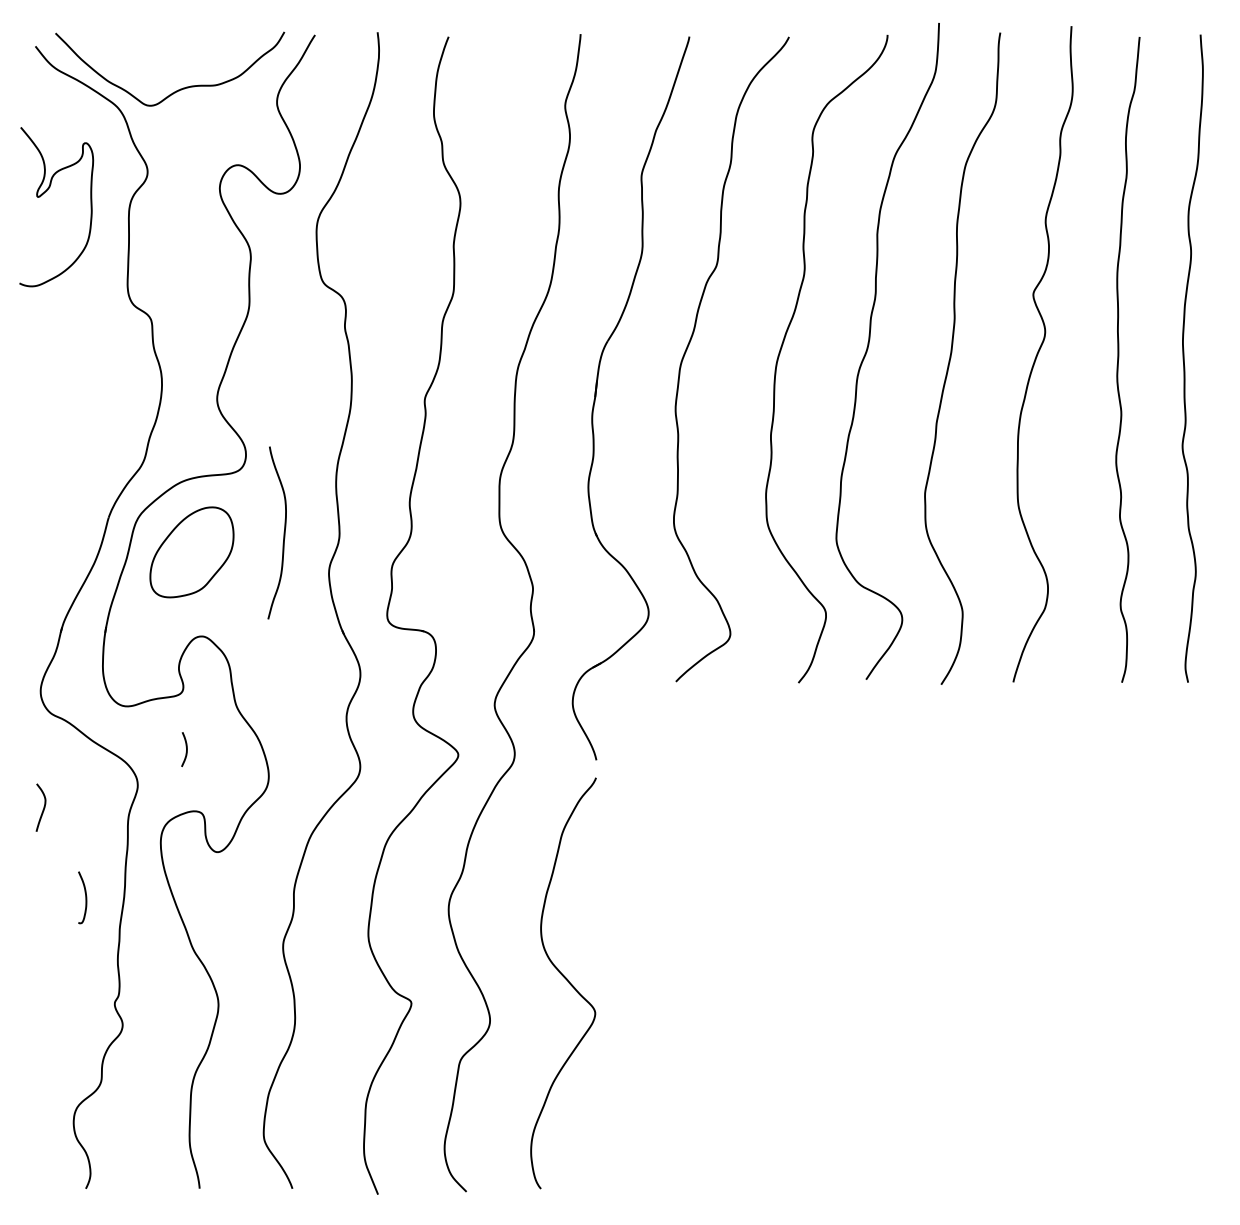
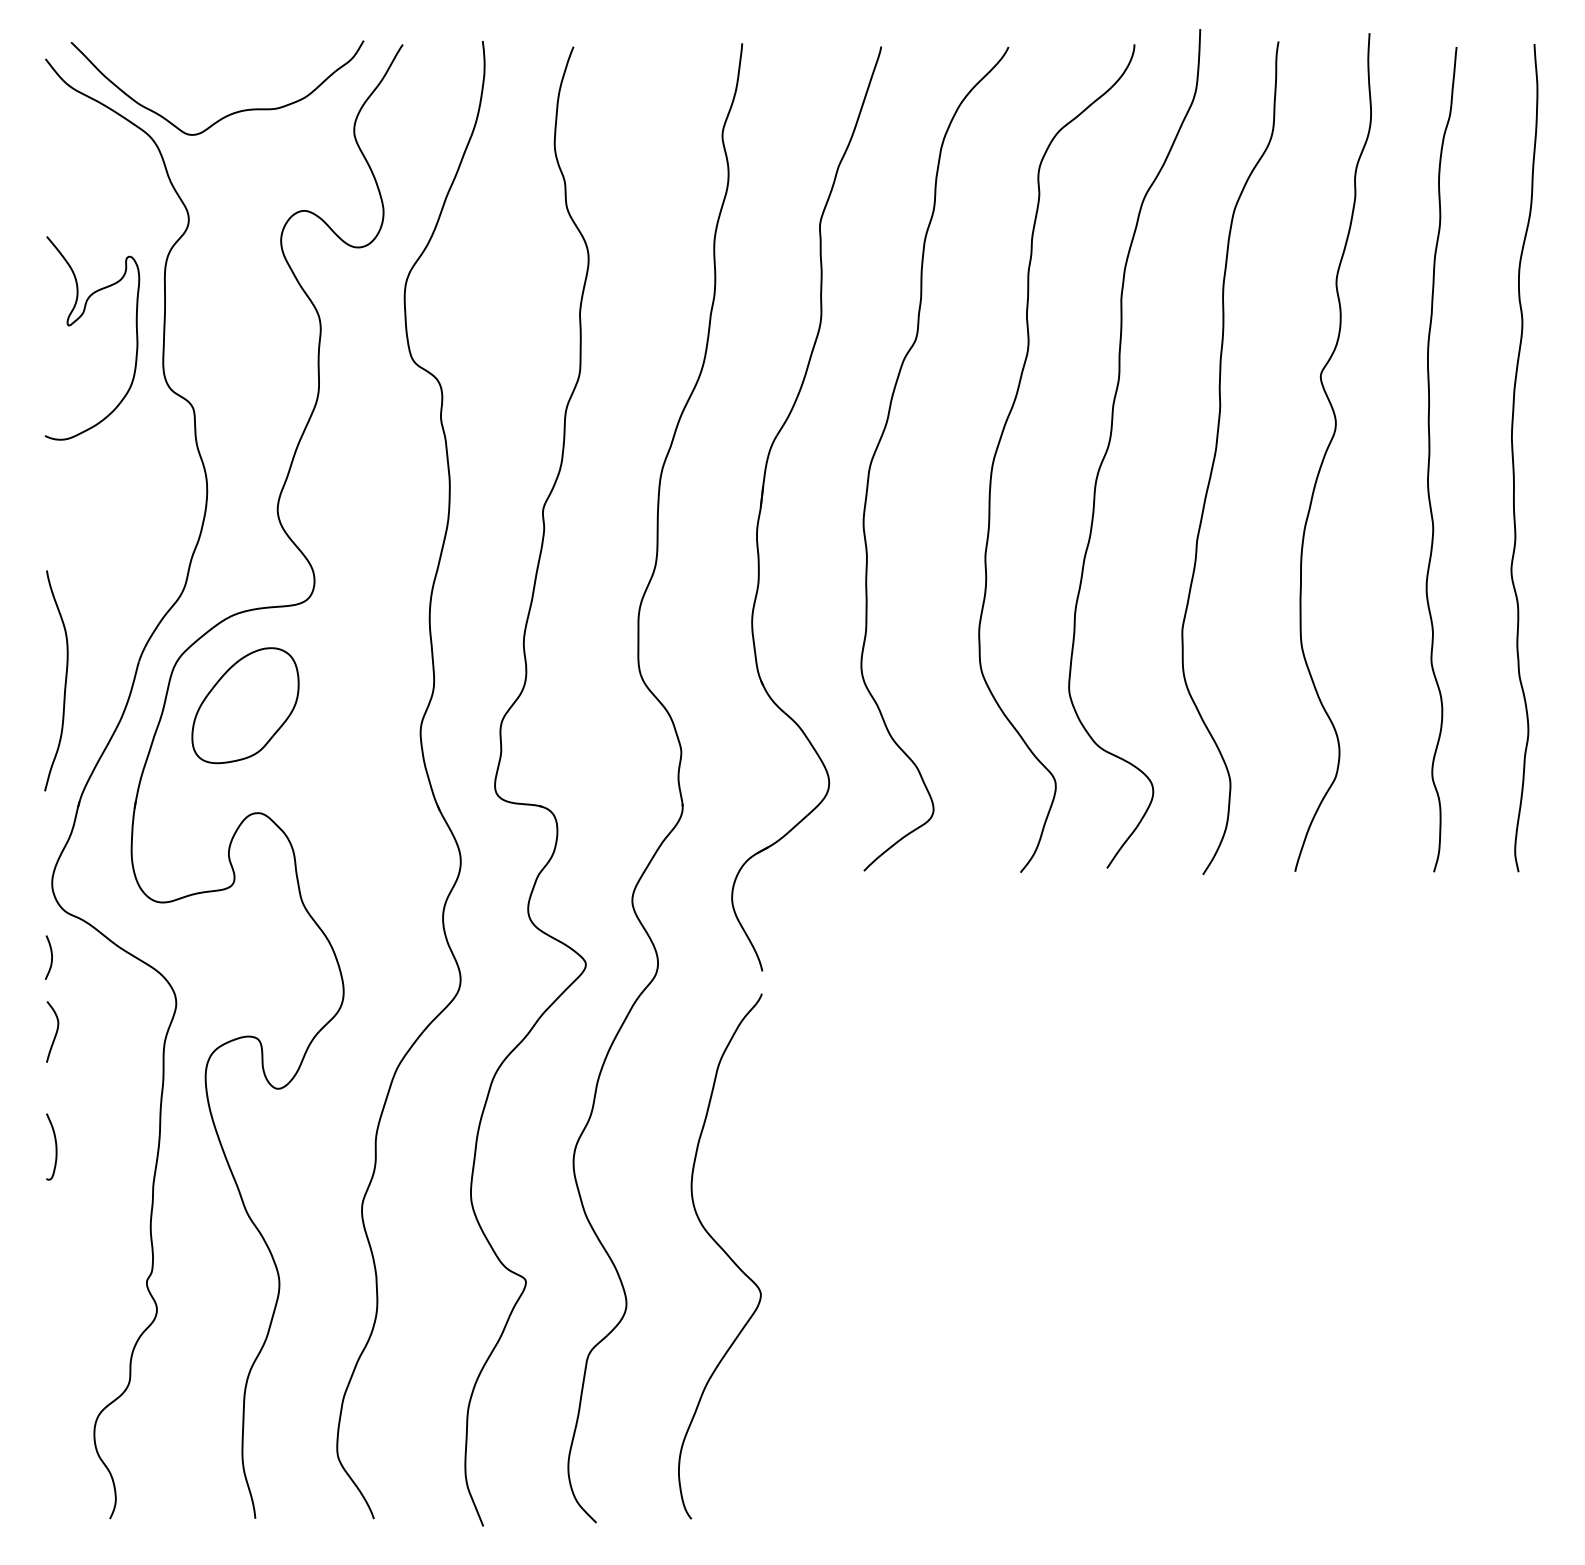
curve: (44, 193) -> (76, 321), moved
curve: (283, 535) -> (64, 683), moved
curve: (186, 749) -> (51, 957), moved
curve: (85, 897) -> (55, 1146), moved

